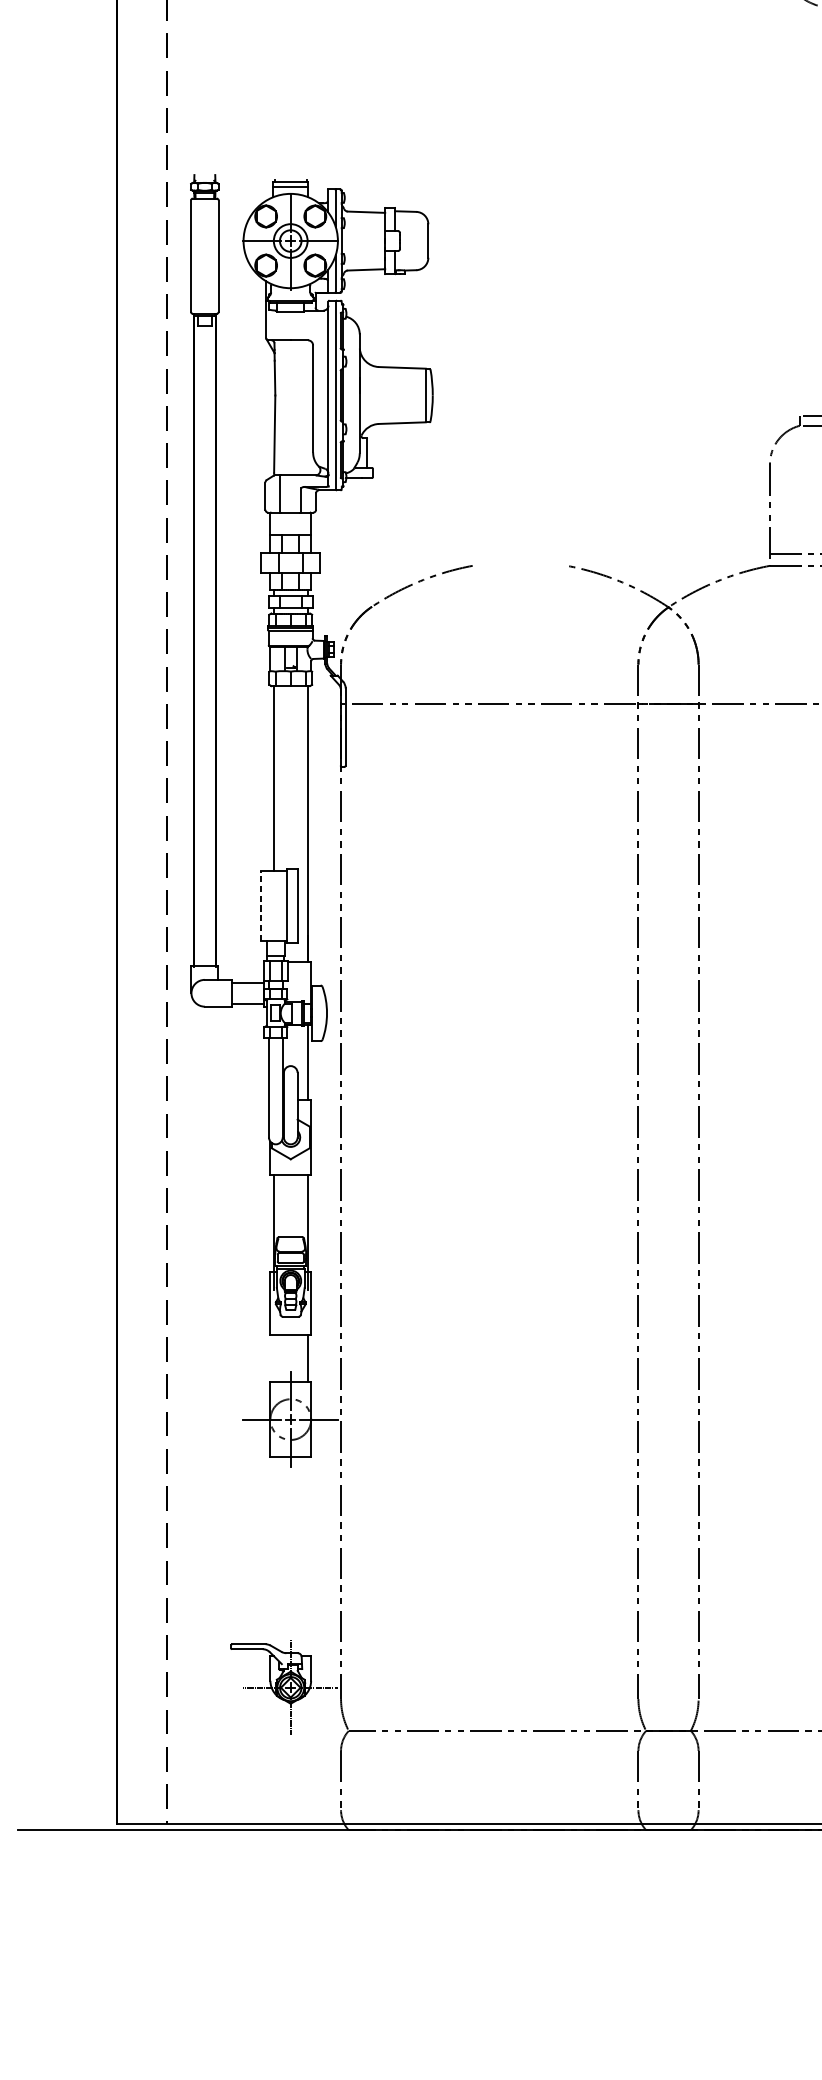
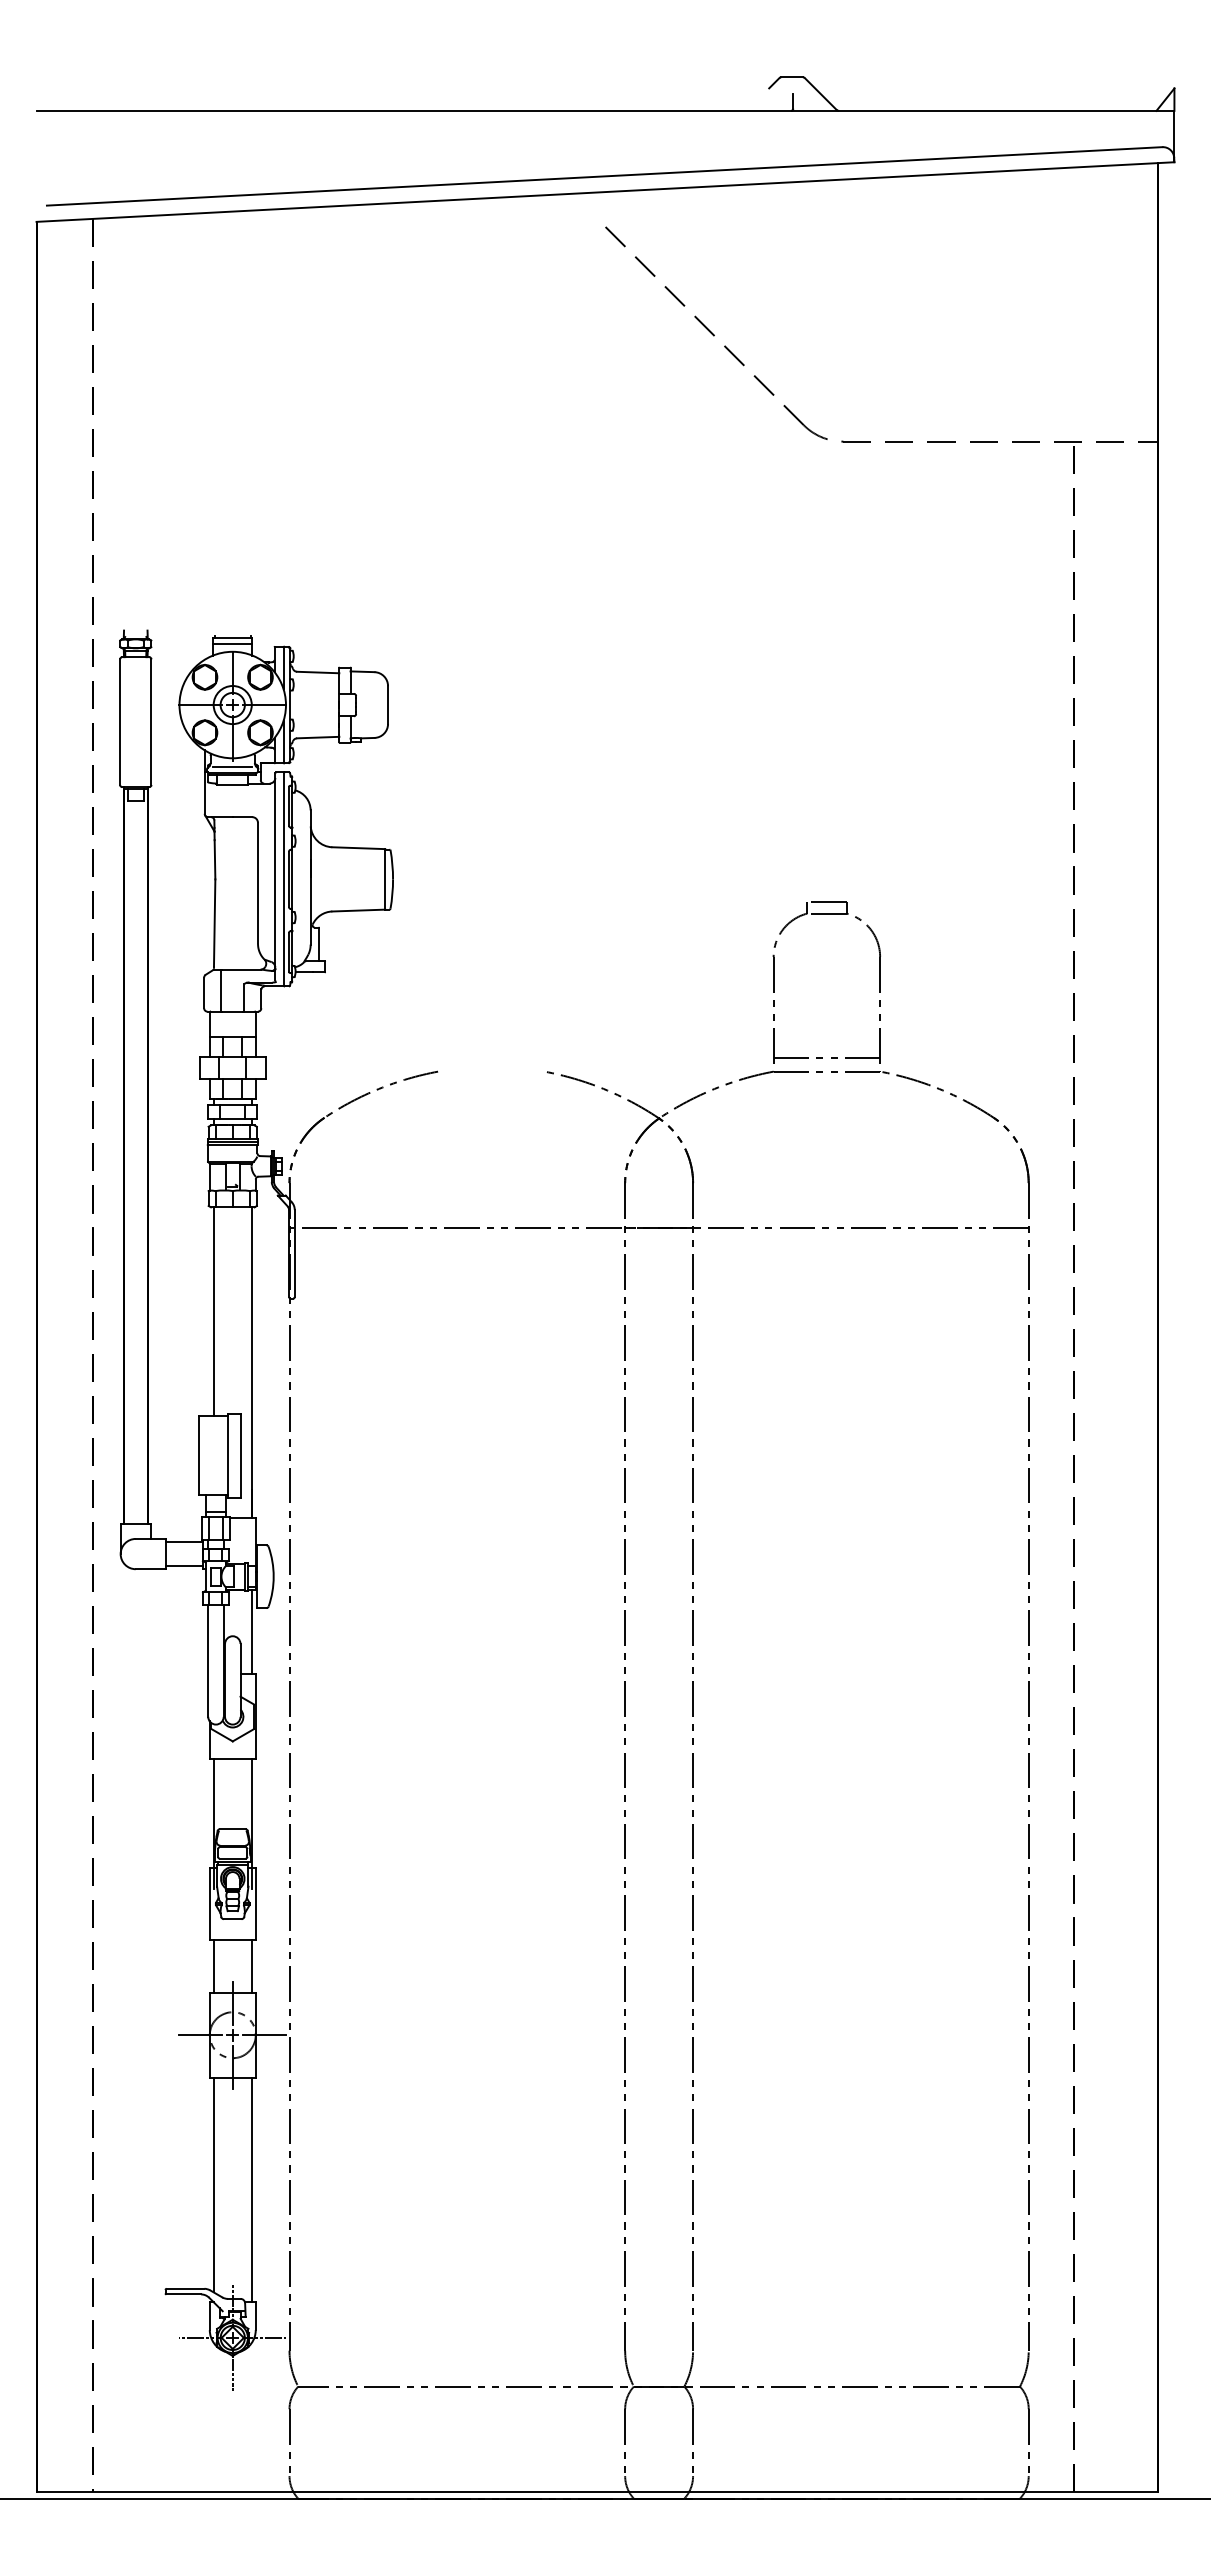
line: (290, 295) -> (232, 766), added
line: (261, 905) -> (199, 1455), dashed -> solid
line: (273, 1357) -> (213, 1965), added
line: (273, 1551) -> (213, 2184), added
line: (307, 1556) -> (251, 2189), added

